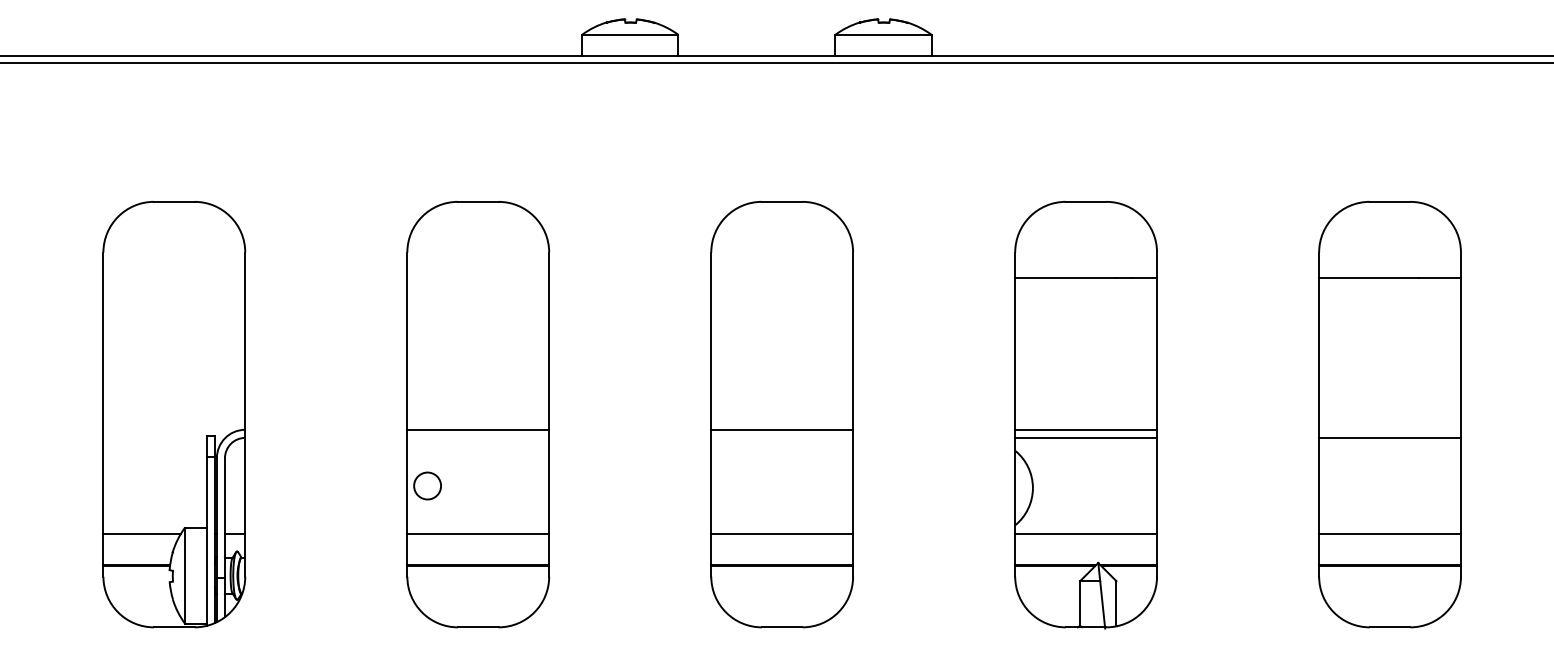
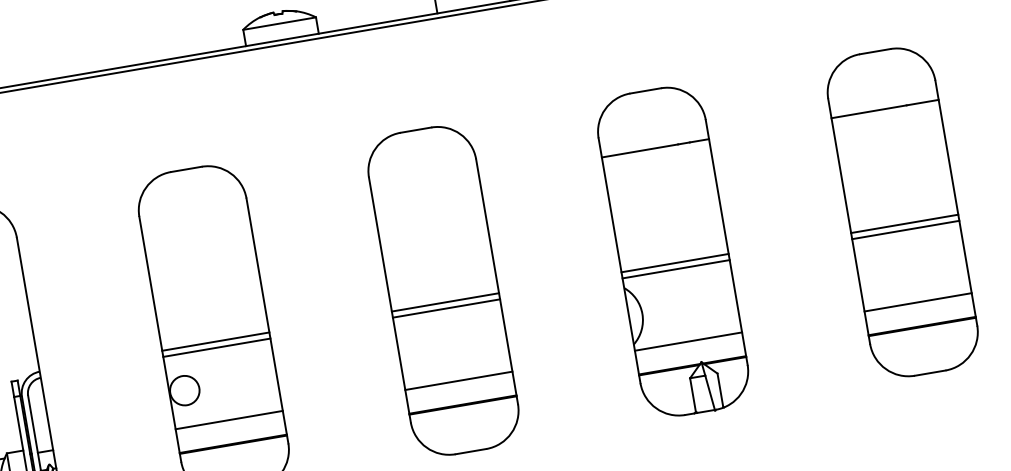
line: (1389, 429) -> (904, 223), added
line: (478, 437) -> (217, 347), added
line: (782, 437) -> (446, 308), added
circle: (427, 485) -> (184, 390), size x1.43

